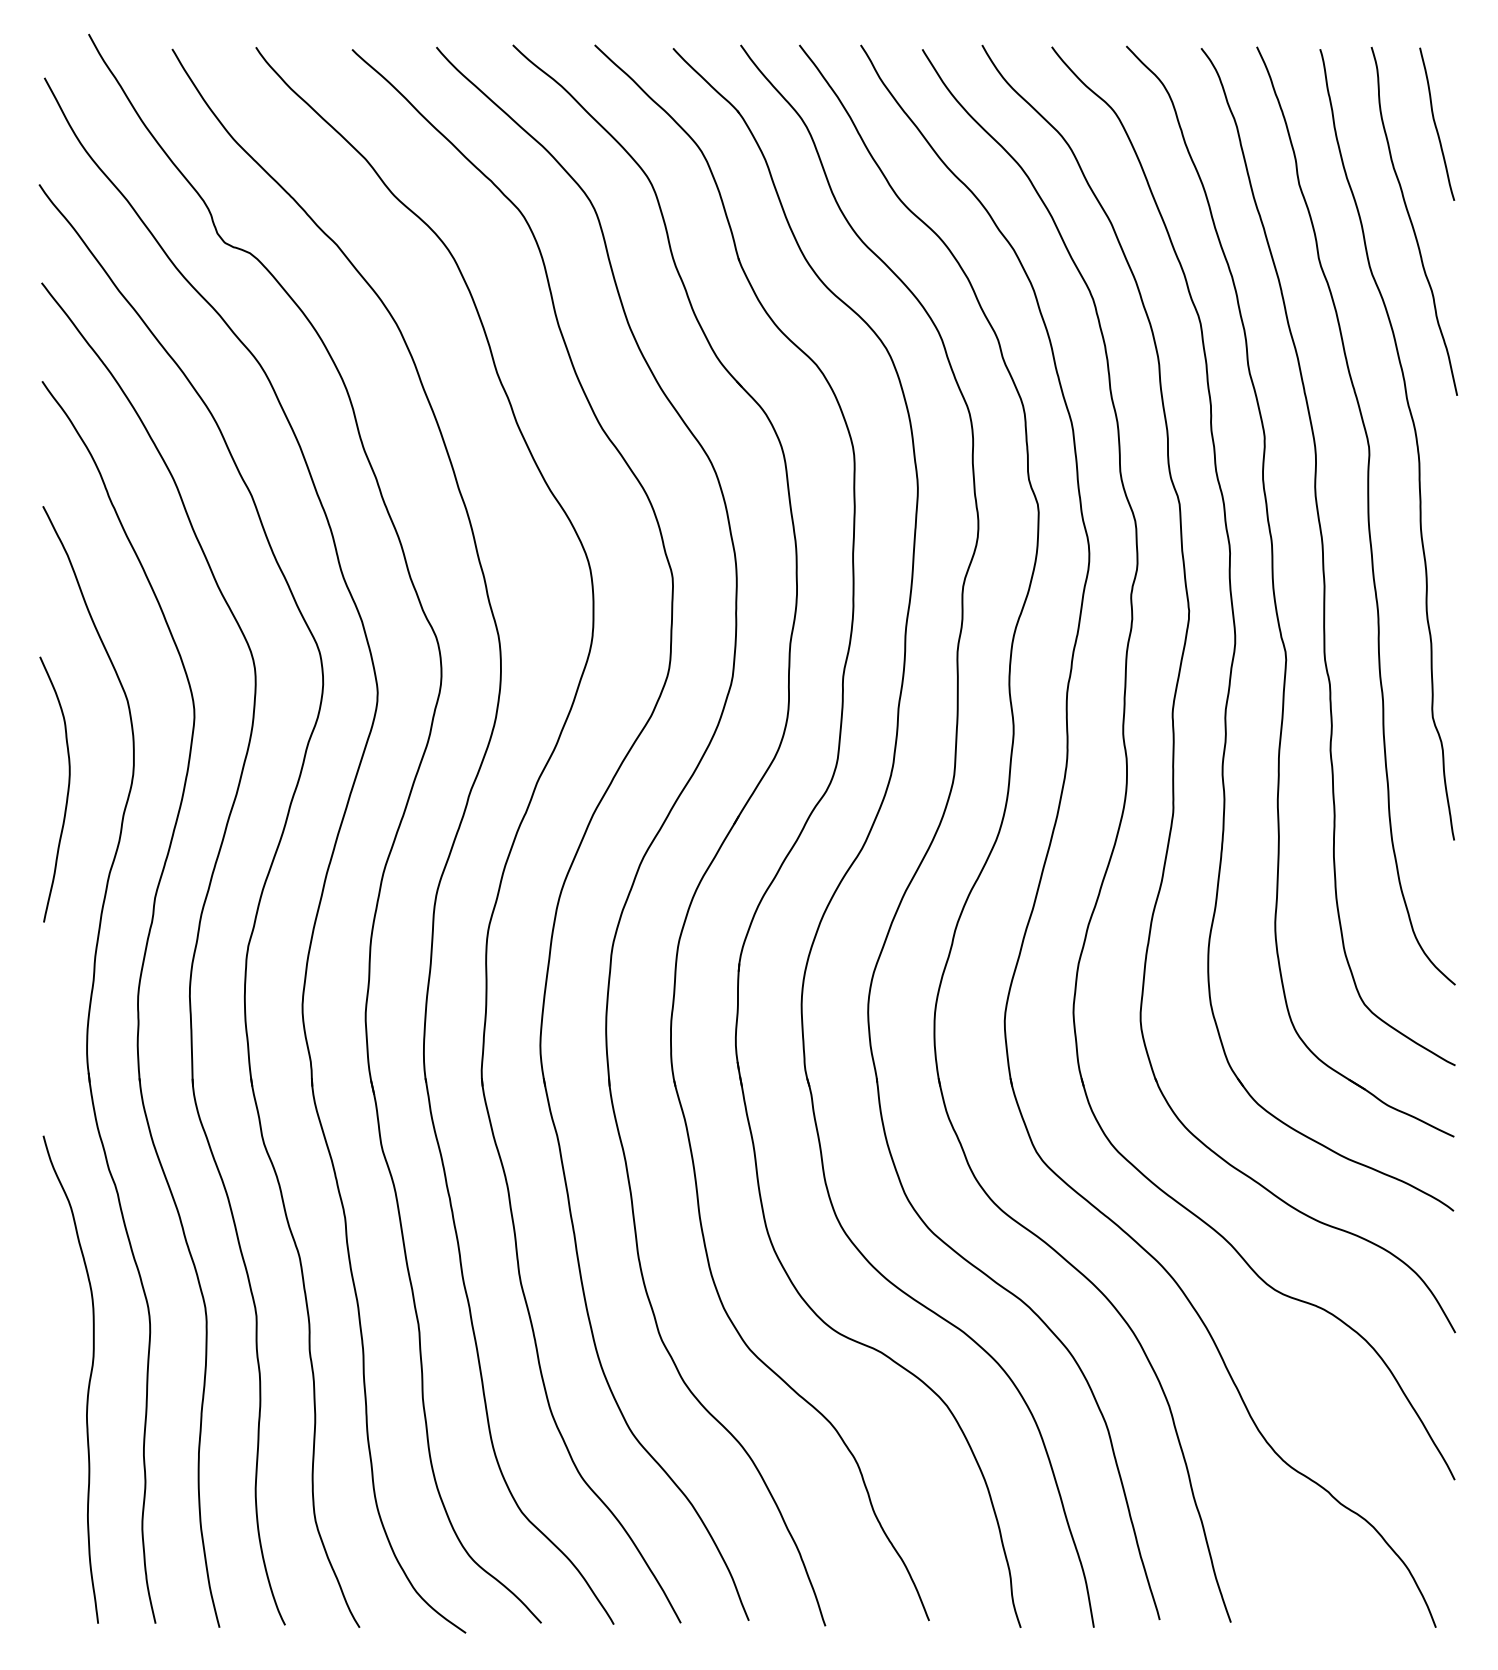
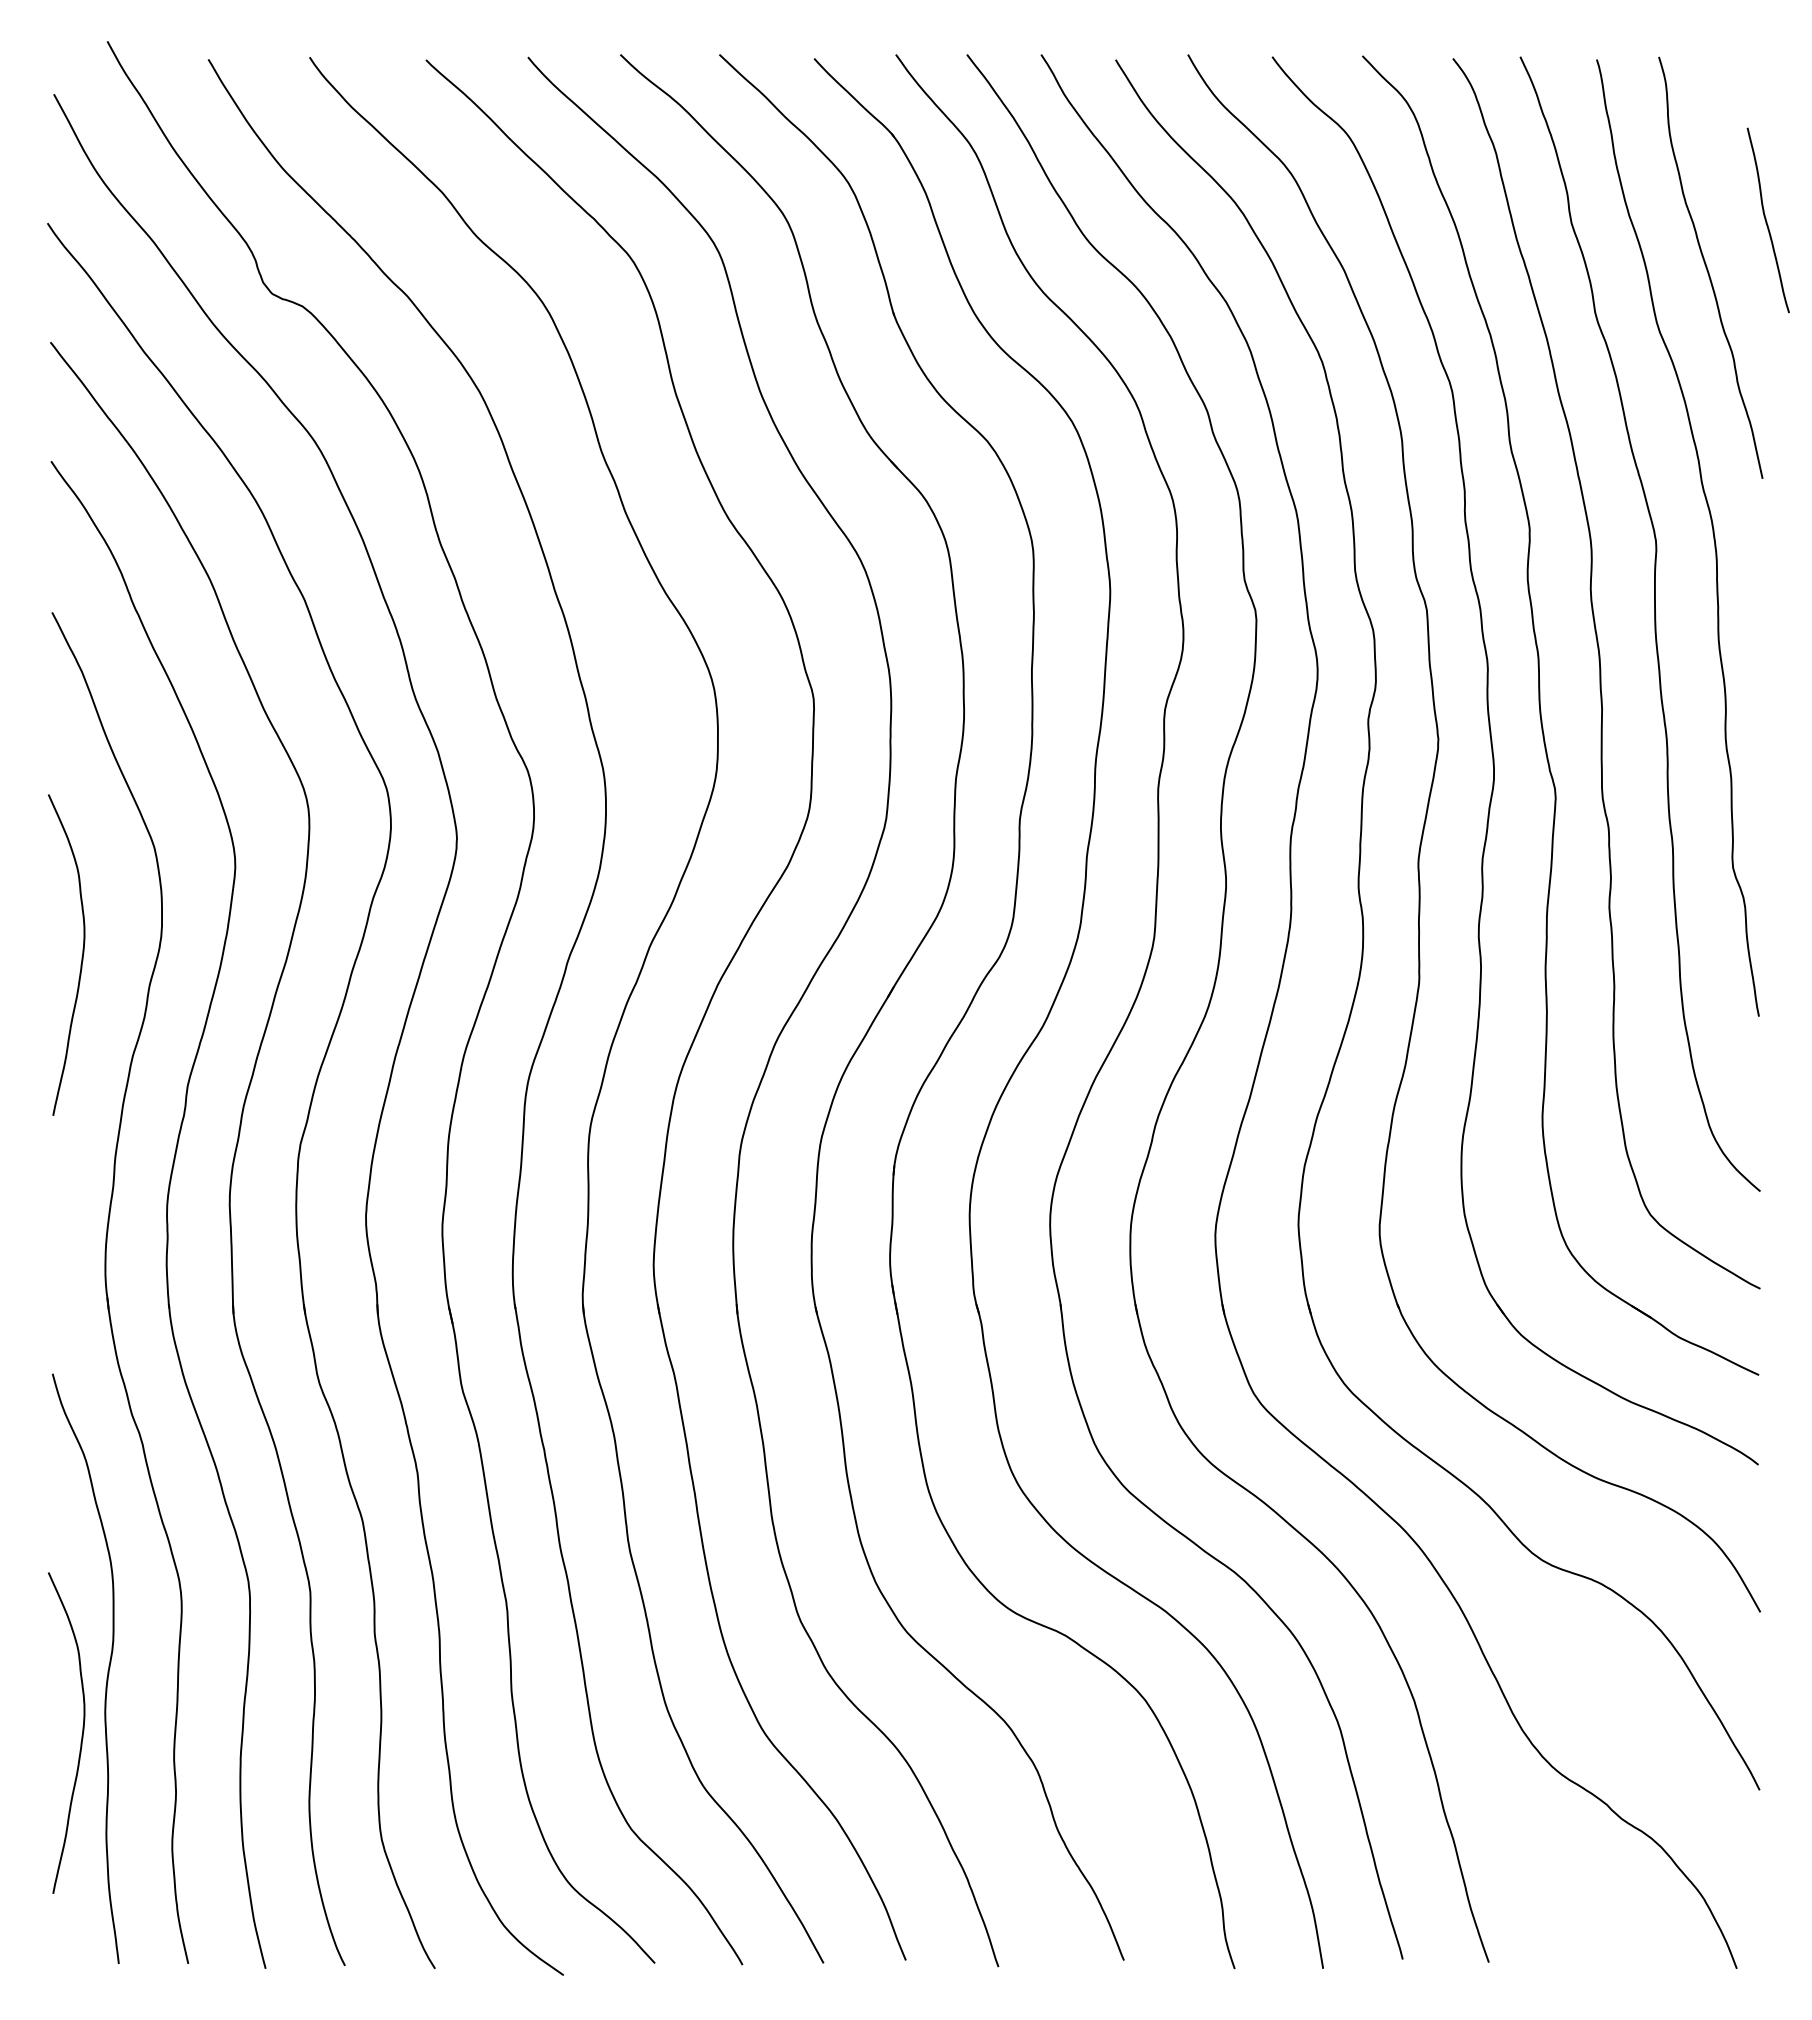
curve: (1435, 124) -> (1766, 220), moved
curve: (67, 1434) -> (81, 1735), added

